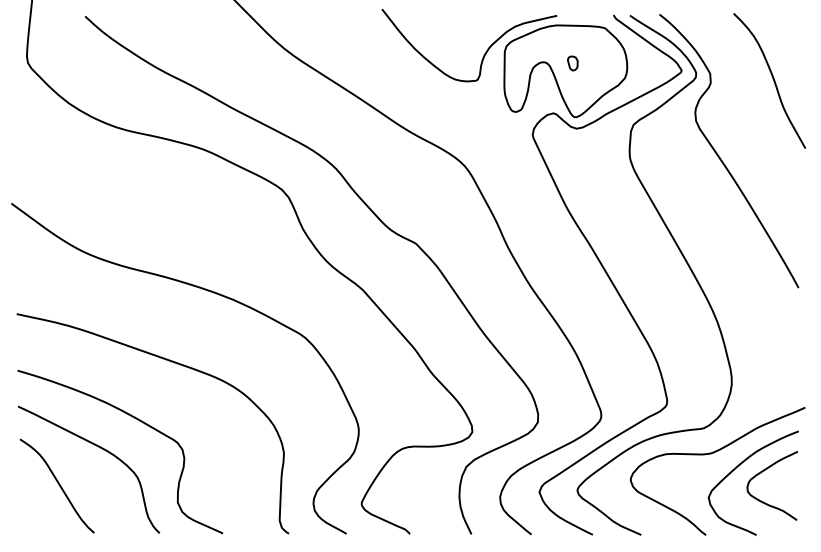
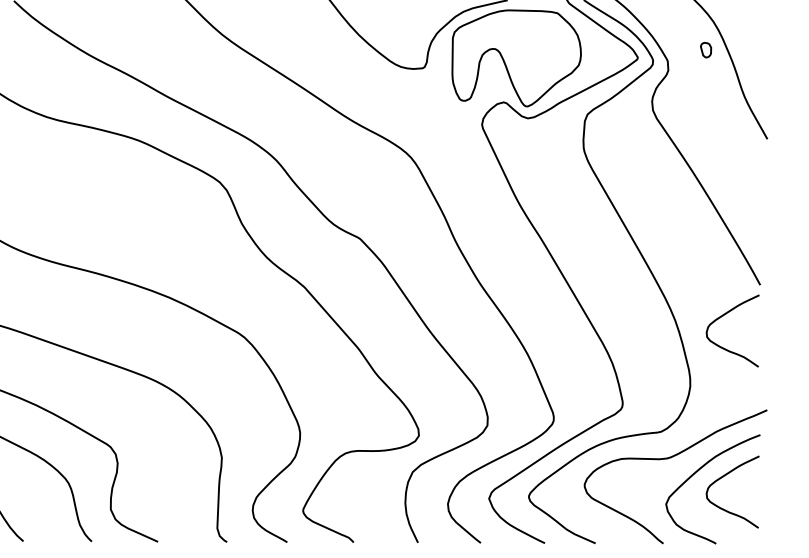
part: (572, 63) -> (705, 50), moved
curve: (764, 317) -> (724, 315), added

